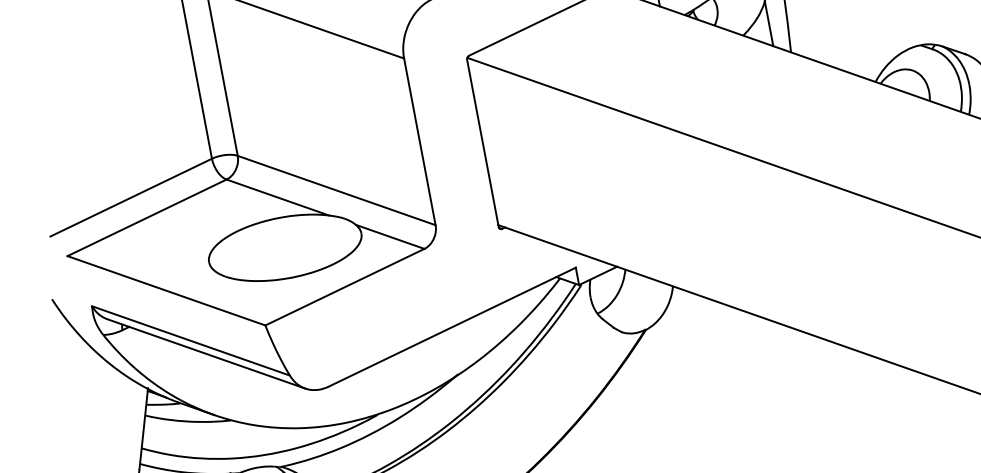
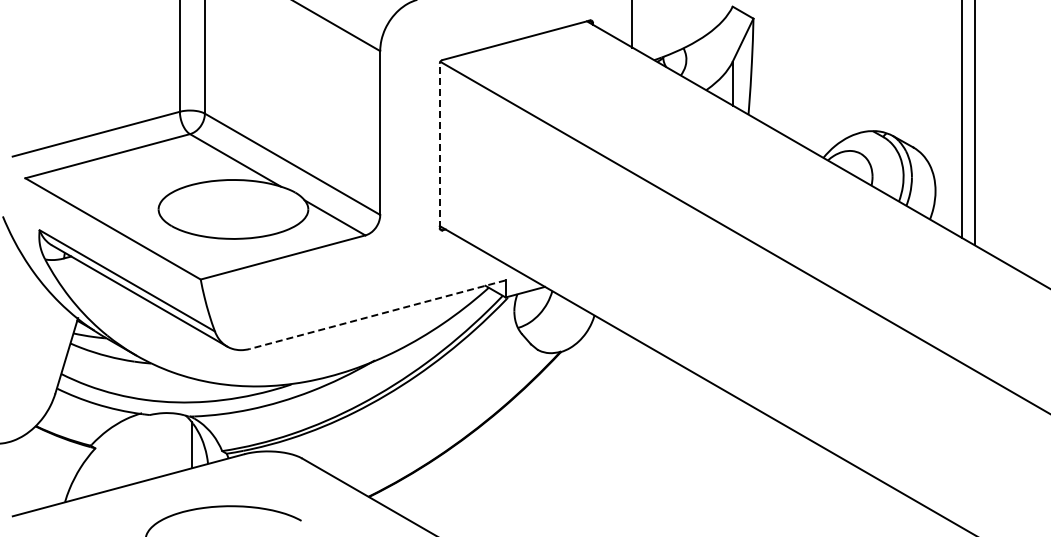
line: (482, 143) -> (439, 145), solid -> dashed
line: (451, 327) -> (377, 314), solid -> dashed

